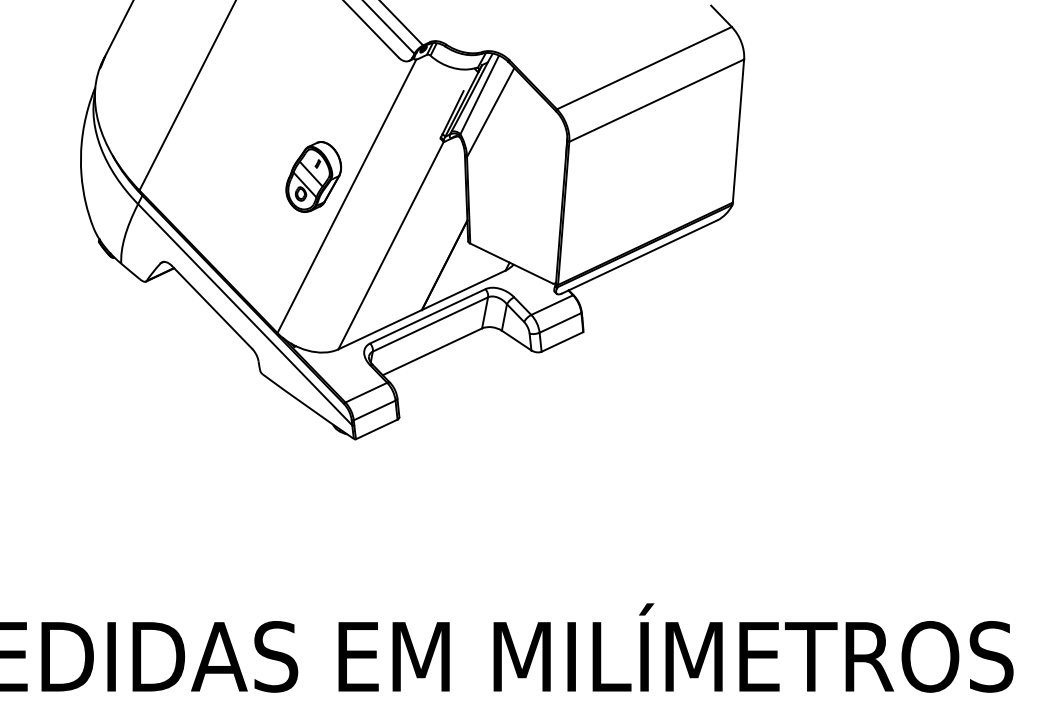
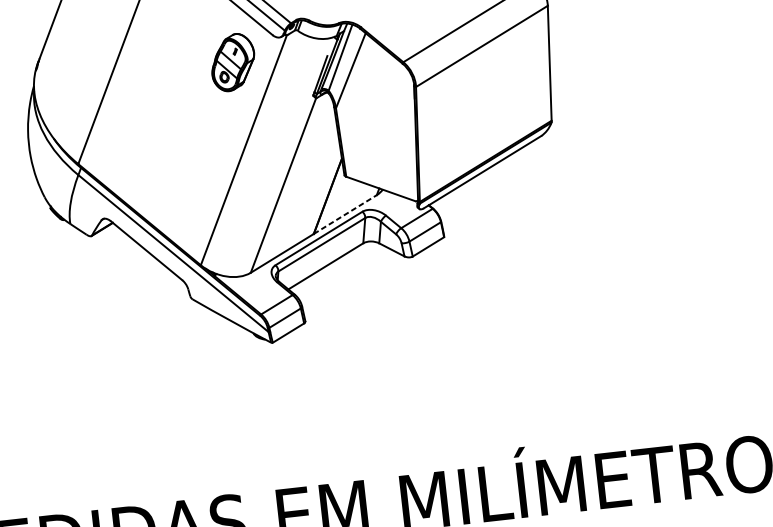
part: (313, 176) -> (232, 62), moved
line: (464, 290) -> (345, 214), solid -> dashed

